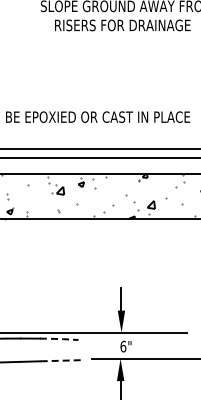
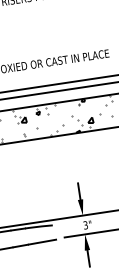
line: (59, 339) -> (39, 227), dashed -> solid
text: (123, 346) -> (85, 225), 6" -> 3"
line: (61, 360) -> (42, 241), dashed -> solid

